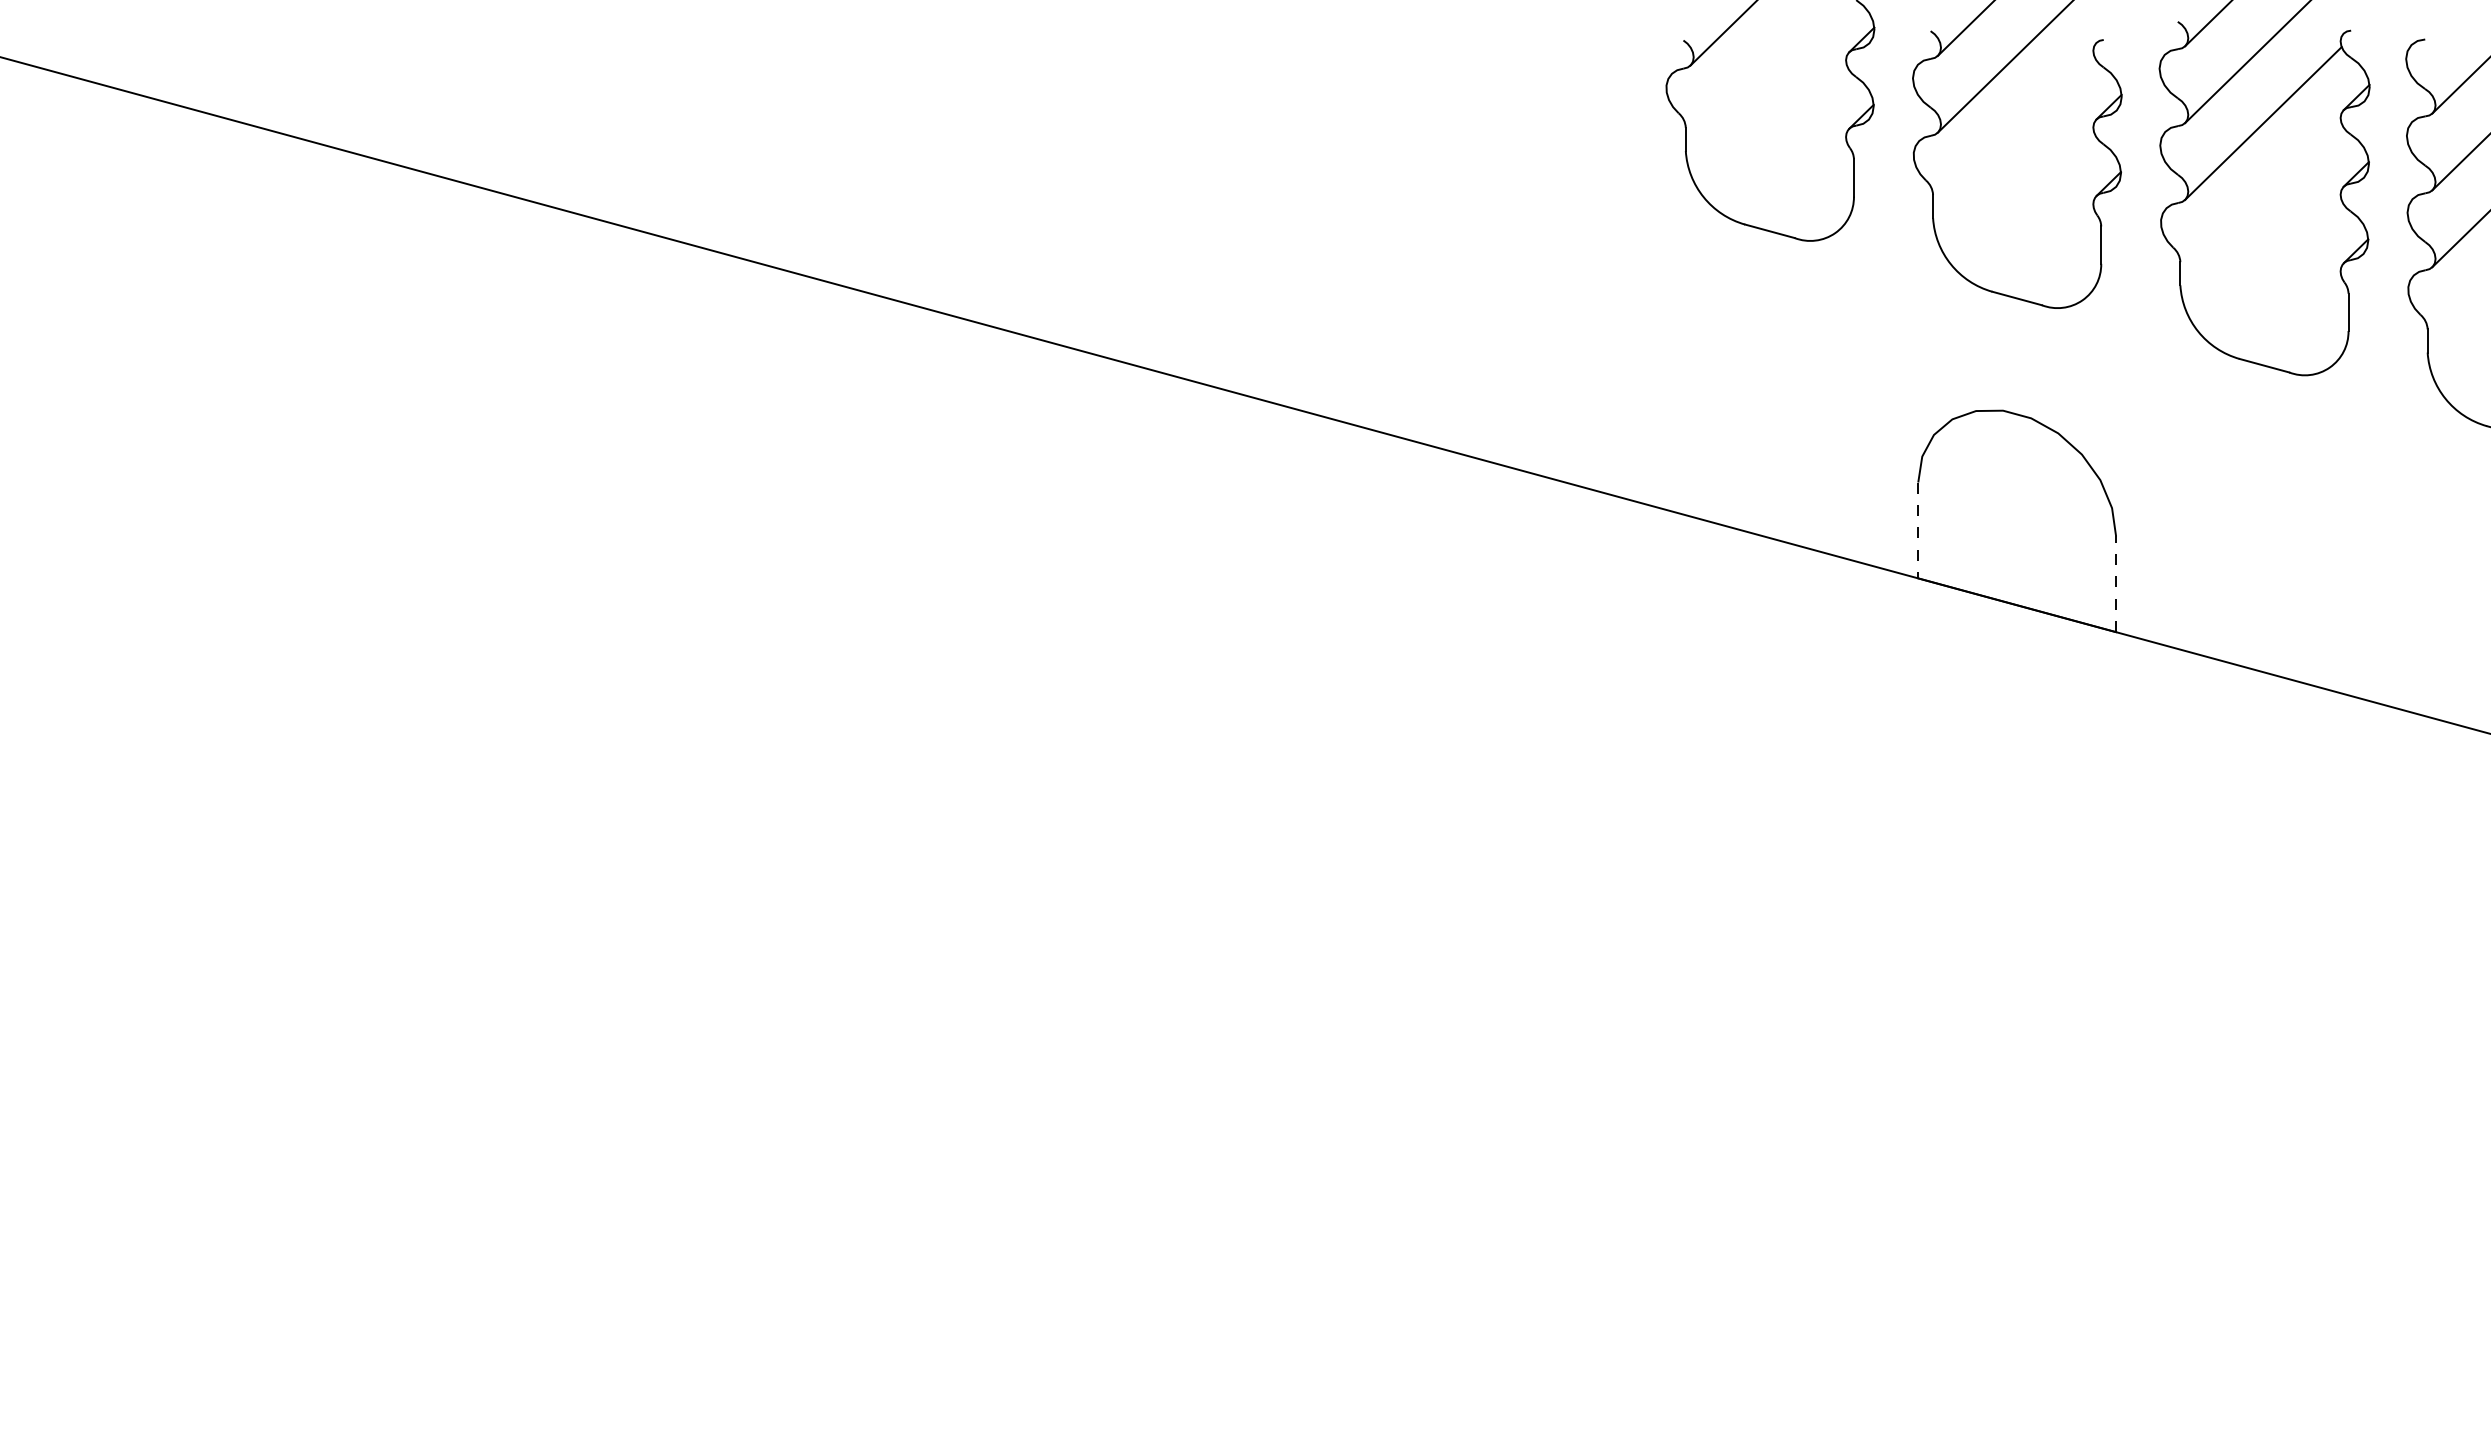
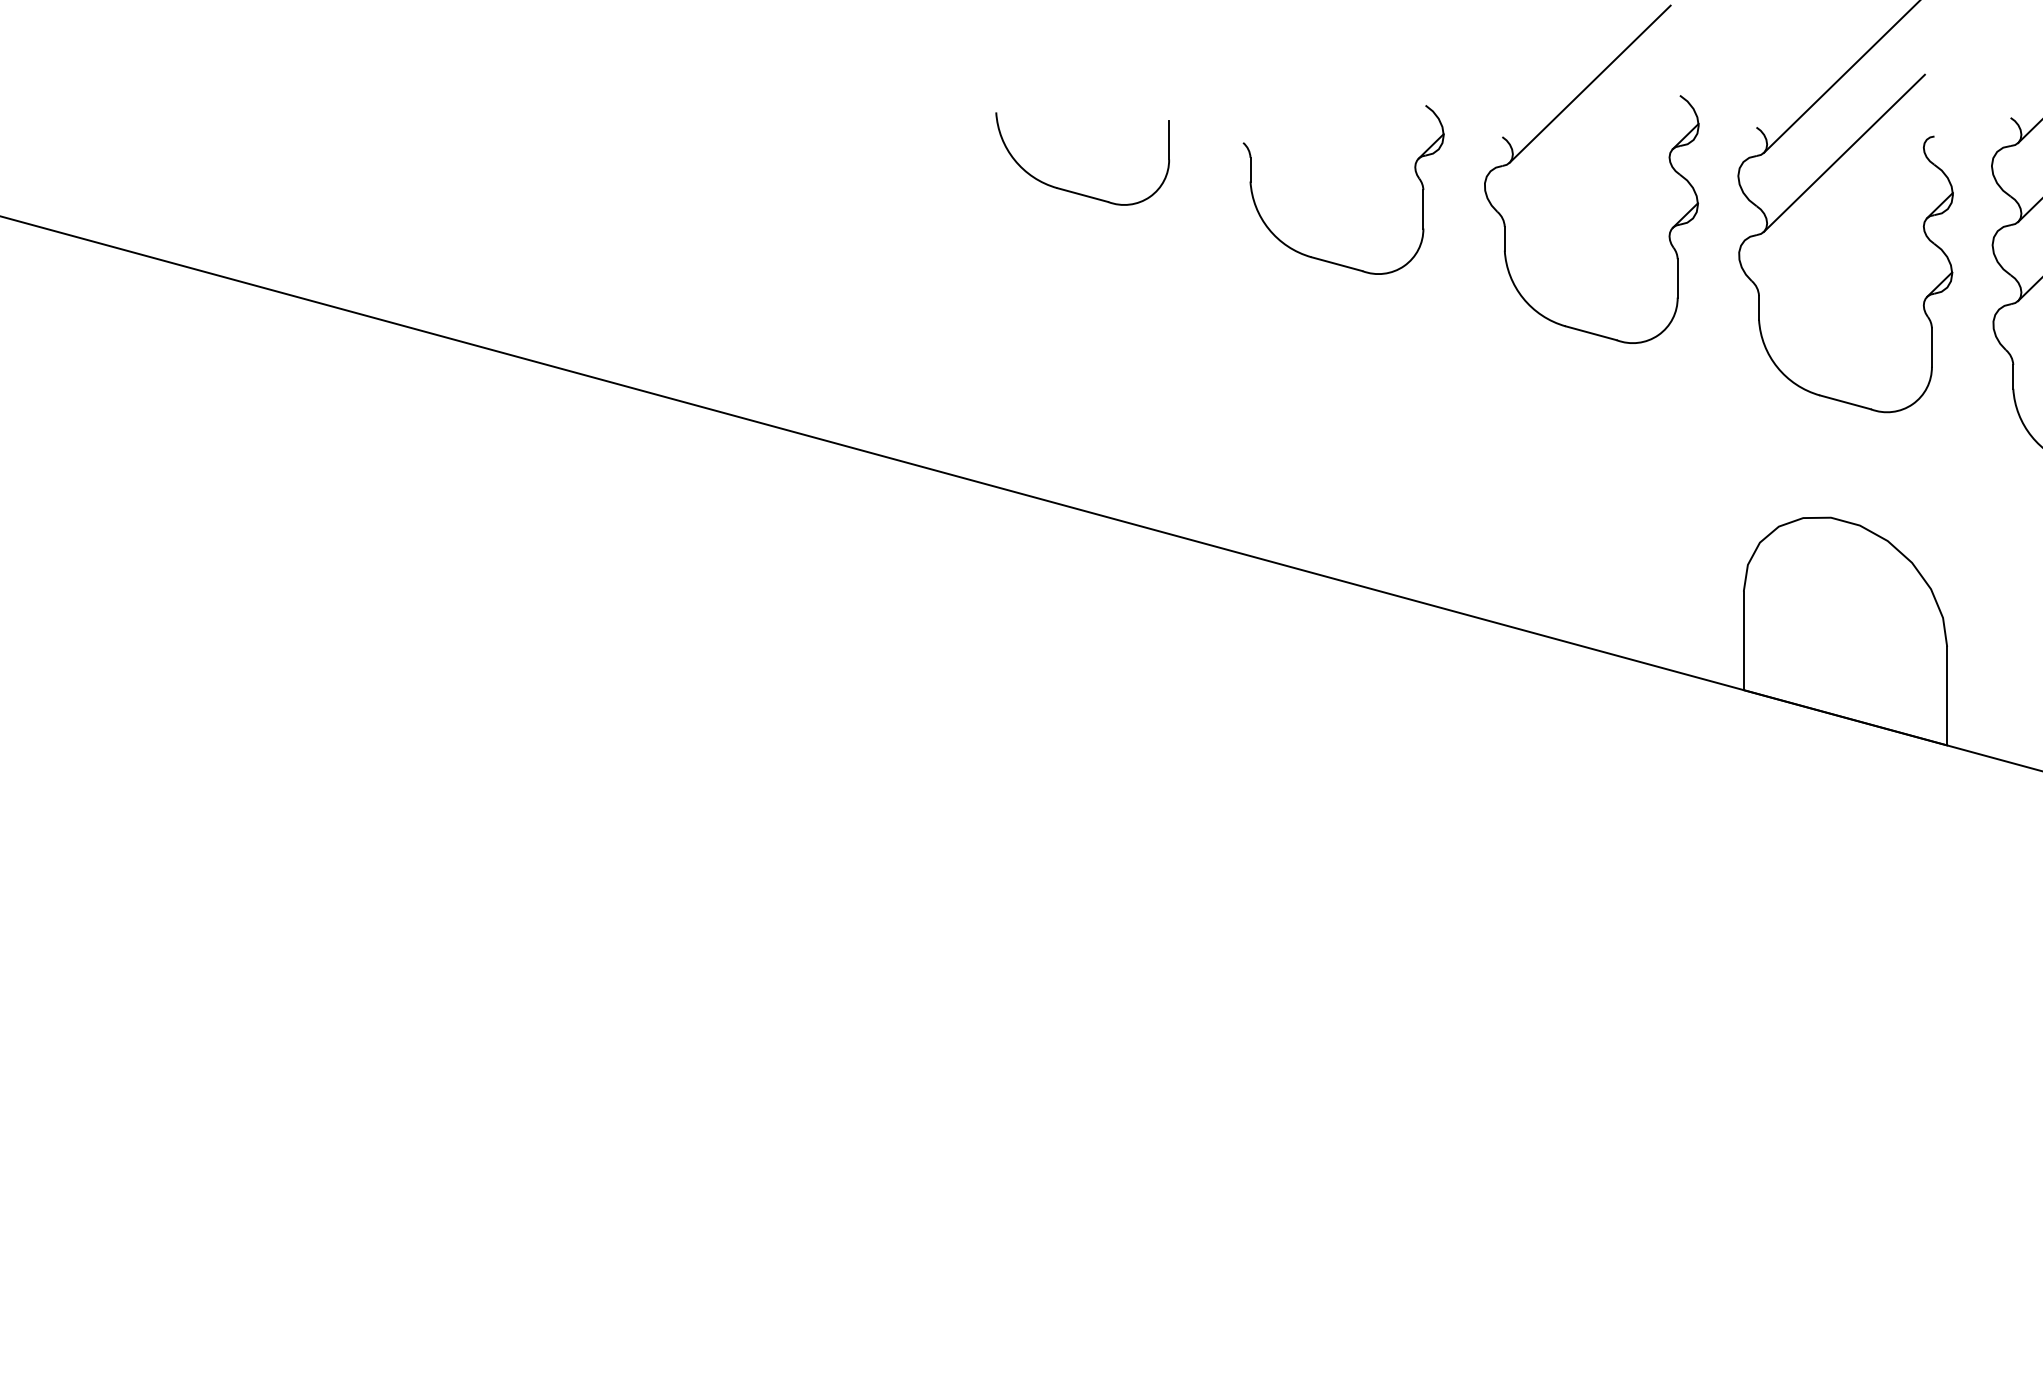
part: (1267, 93) -> (1074, 191), added
part: (1510, 159) -> (1324, 259), added
line: (1918, 530) -> (1744, 640), dashed -> solid
line: (2116, 584) -> (1947, 696), dashed -> solid

